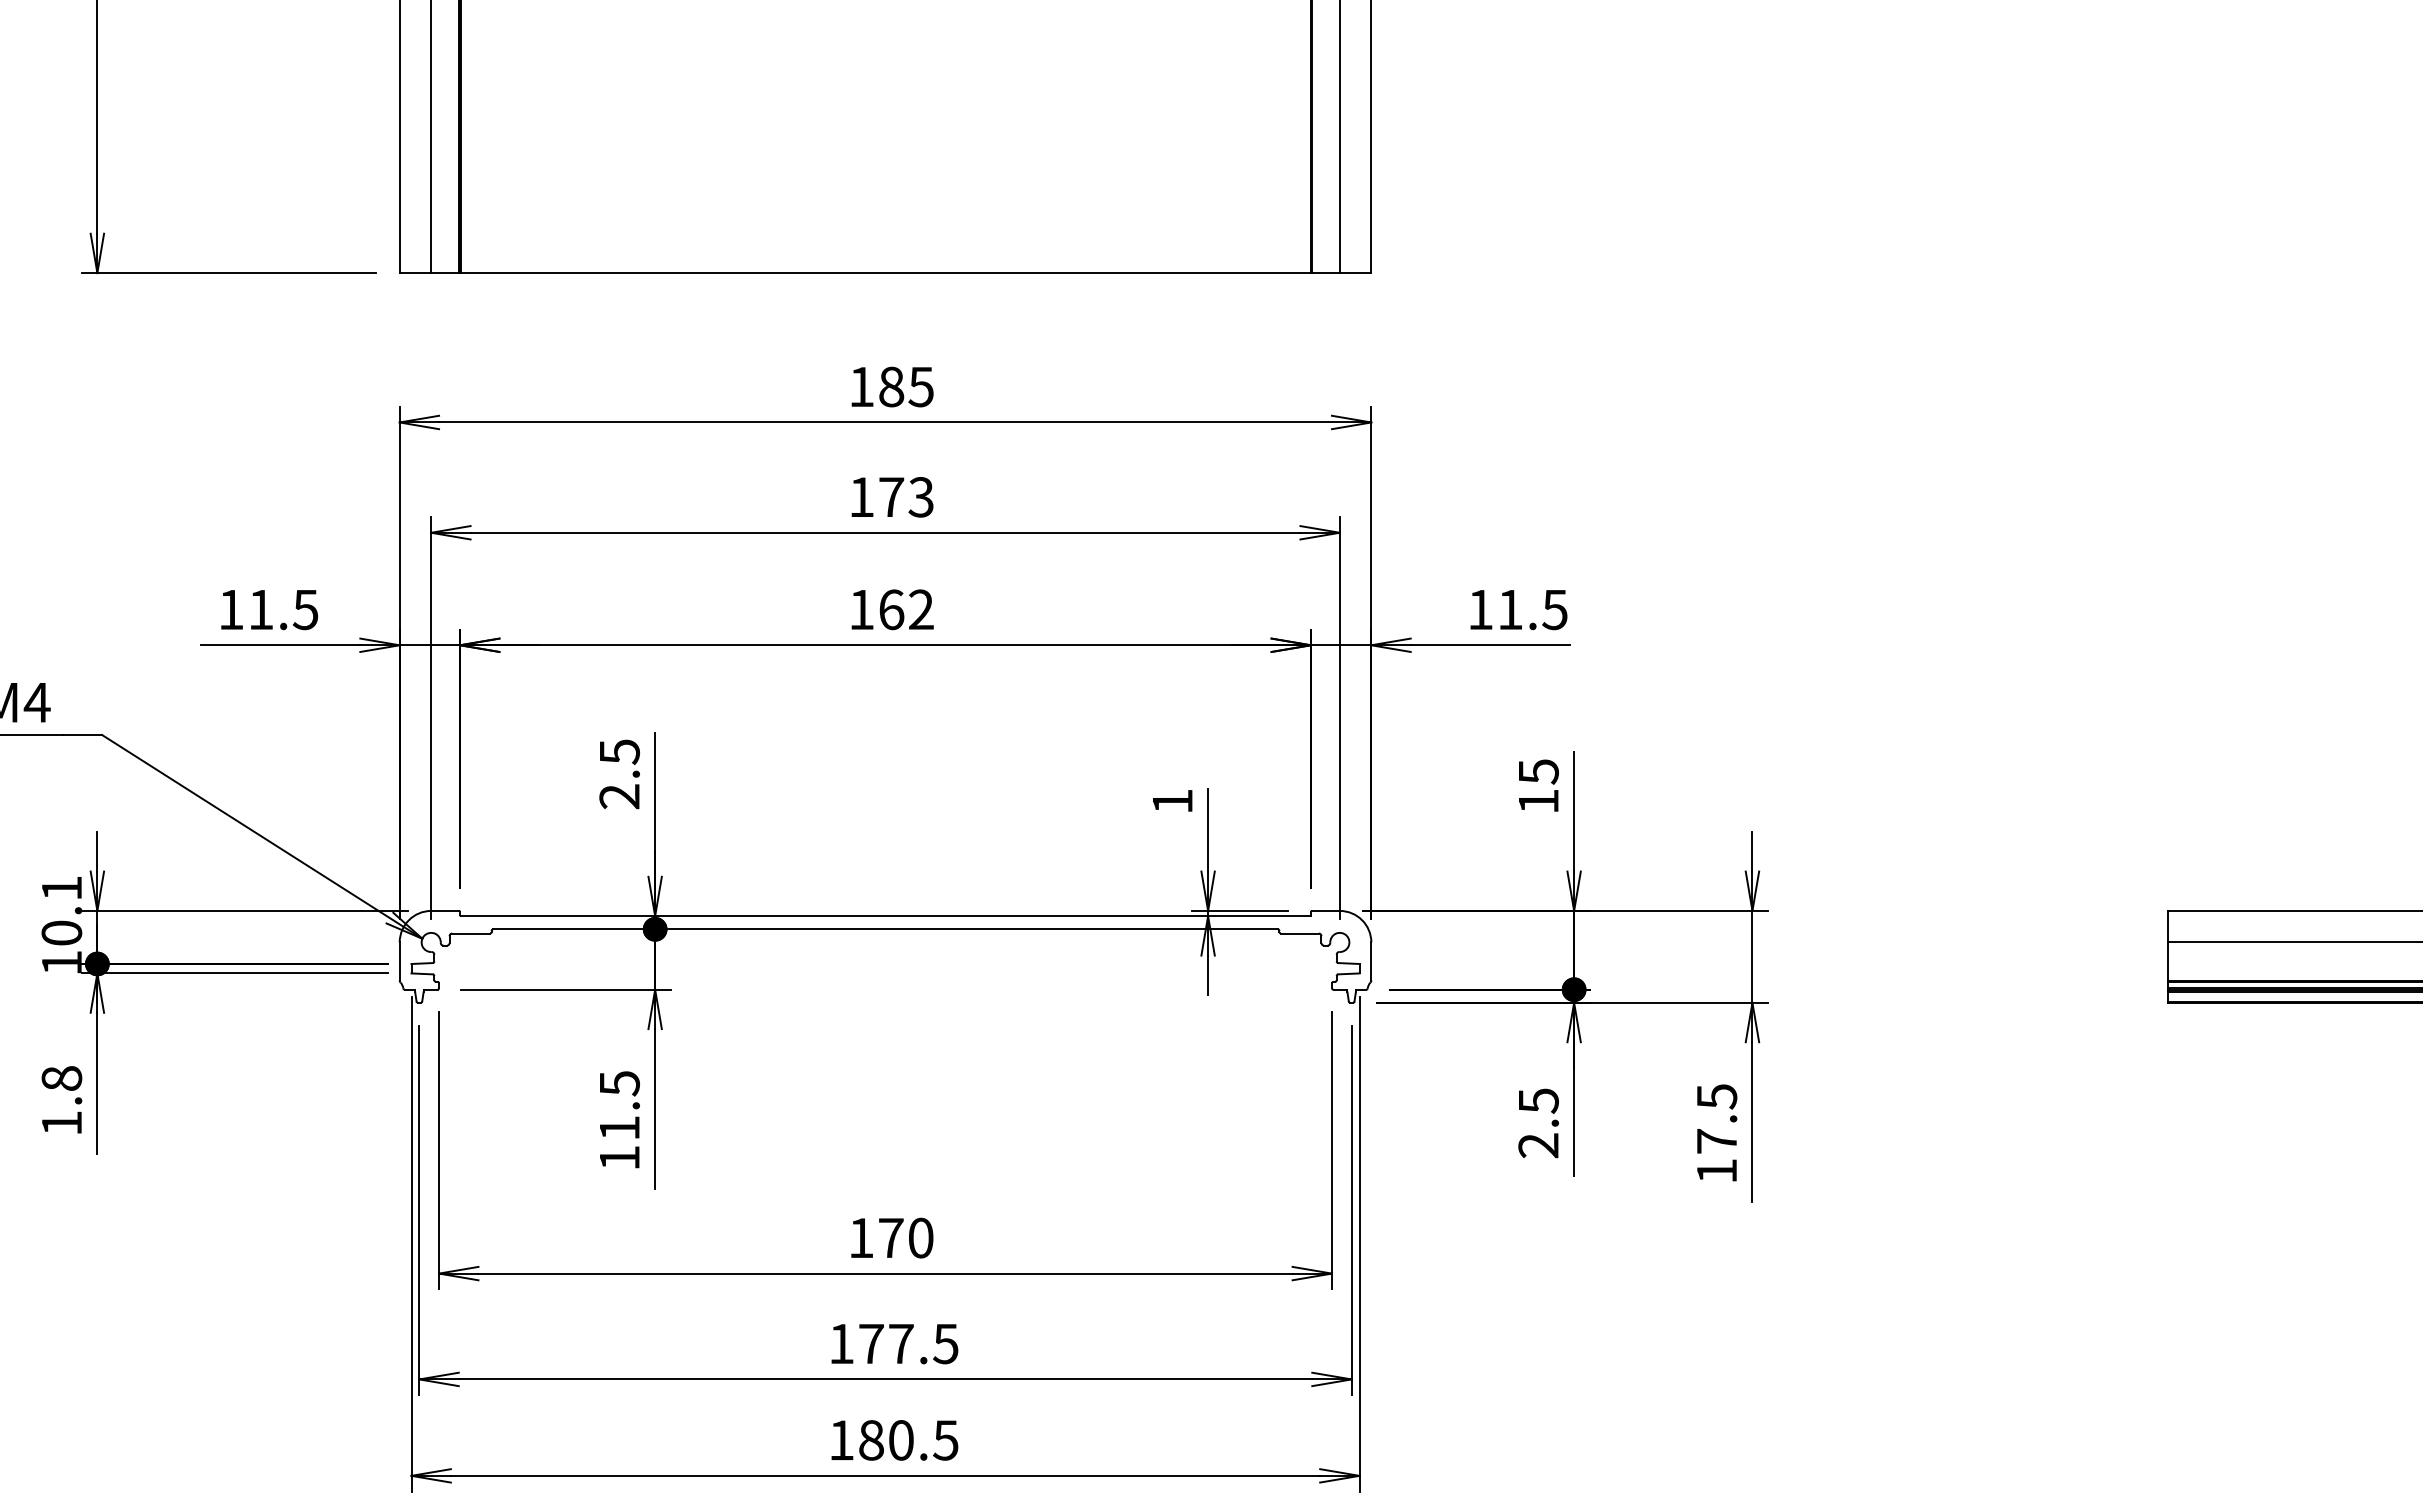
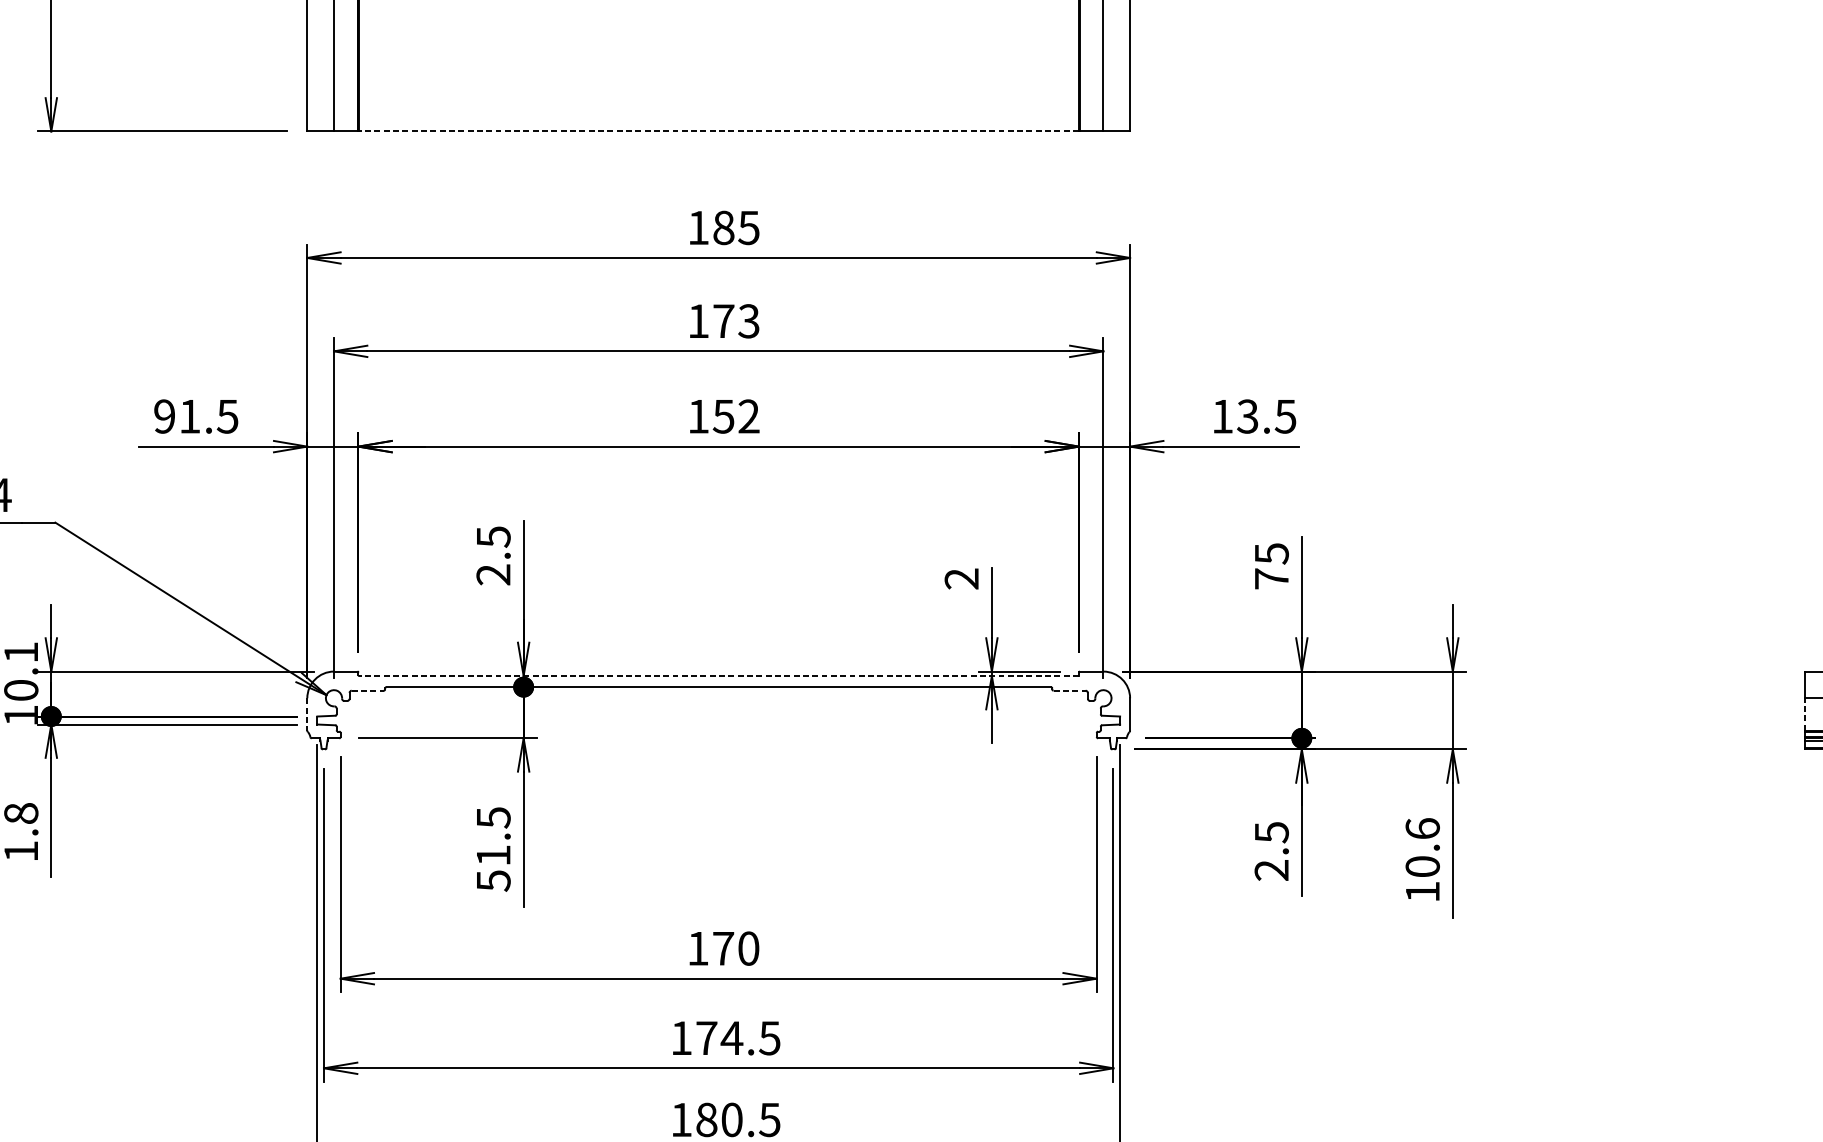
line: (886, 273) -> (719, 131), solid -> dashed
text: (231, 609) -> (164, 416), 11.5 -> 91.5
text: (891, 609) -> (723, 416), 162 -> 152
text: (1509, 609) -> (1247, 416), 11.5 -> 13.5
text: (1172, 801) -> (961, 578), 1 -> 2
text: (1538, 801) -> (1271, 578), 15 -> 75
line: (886, 916) -> (719, 676), solid -> dashed
line: (471, 933) -> (368, 690), solid -> dashed
line: (1299, 933) -> (1069, 690), solid -> dashed
line: (2167, 961) -> (1804, 714), solid -> dashed
line: (399, 962) -> (307, 715), solid -> dashed
text: (1716, 1118) -> (1422, 847), 17.5 -> 10.6
text: (620, 1158) -> (494, 881), 11.5 -> 51.5
text: (900, 1343) -> (731, 1037), 177.5 -> 174.5

